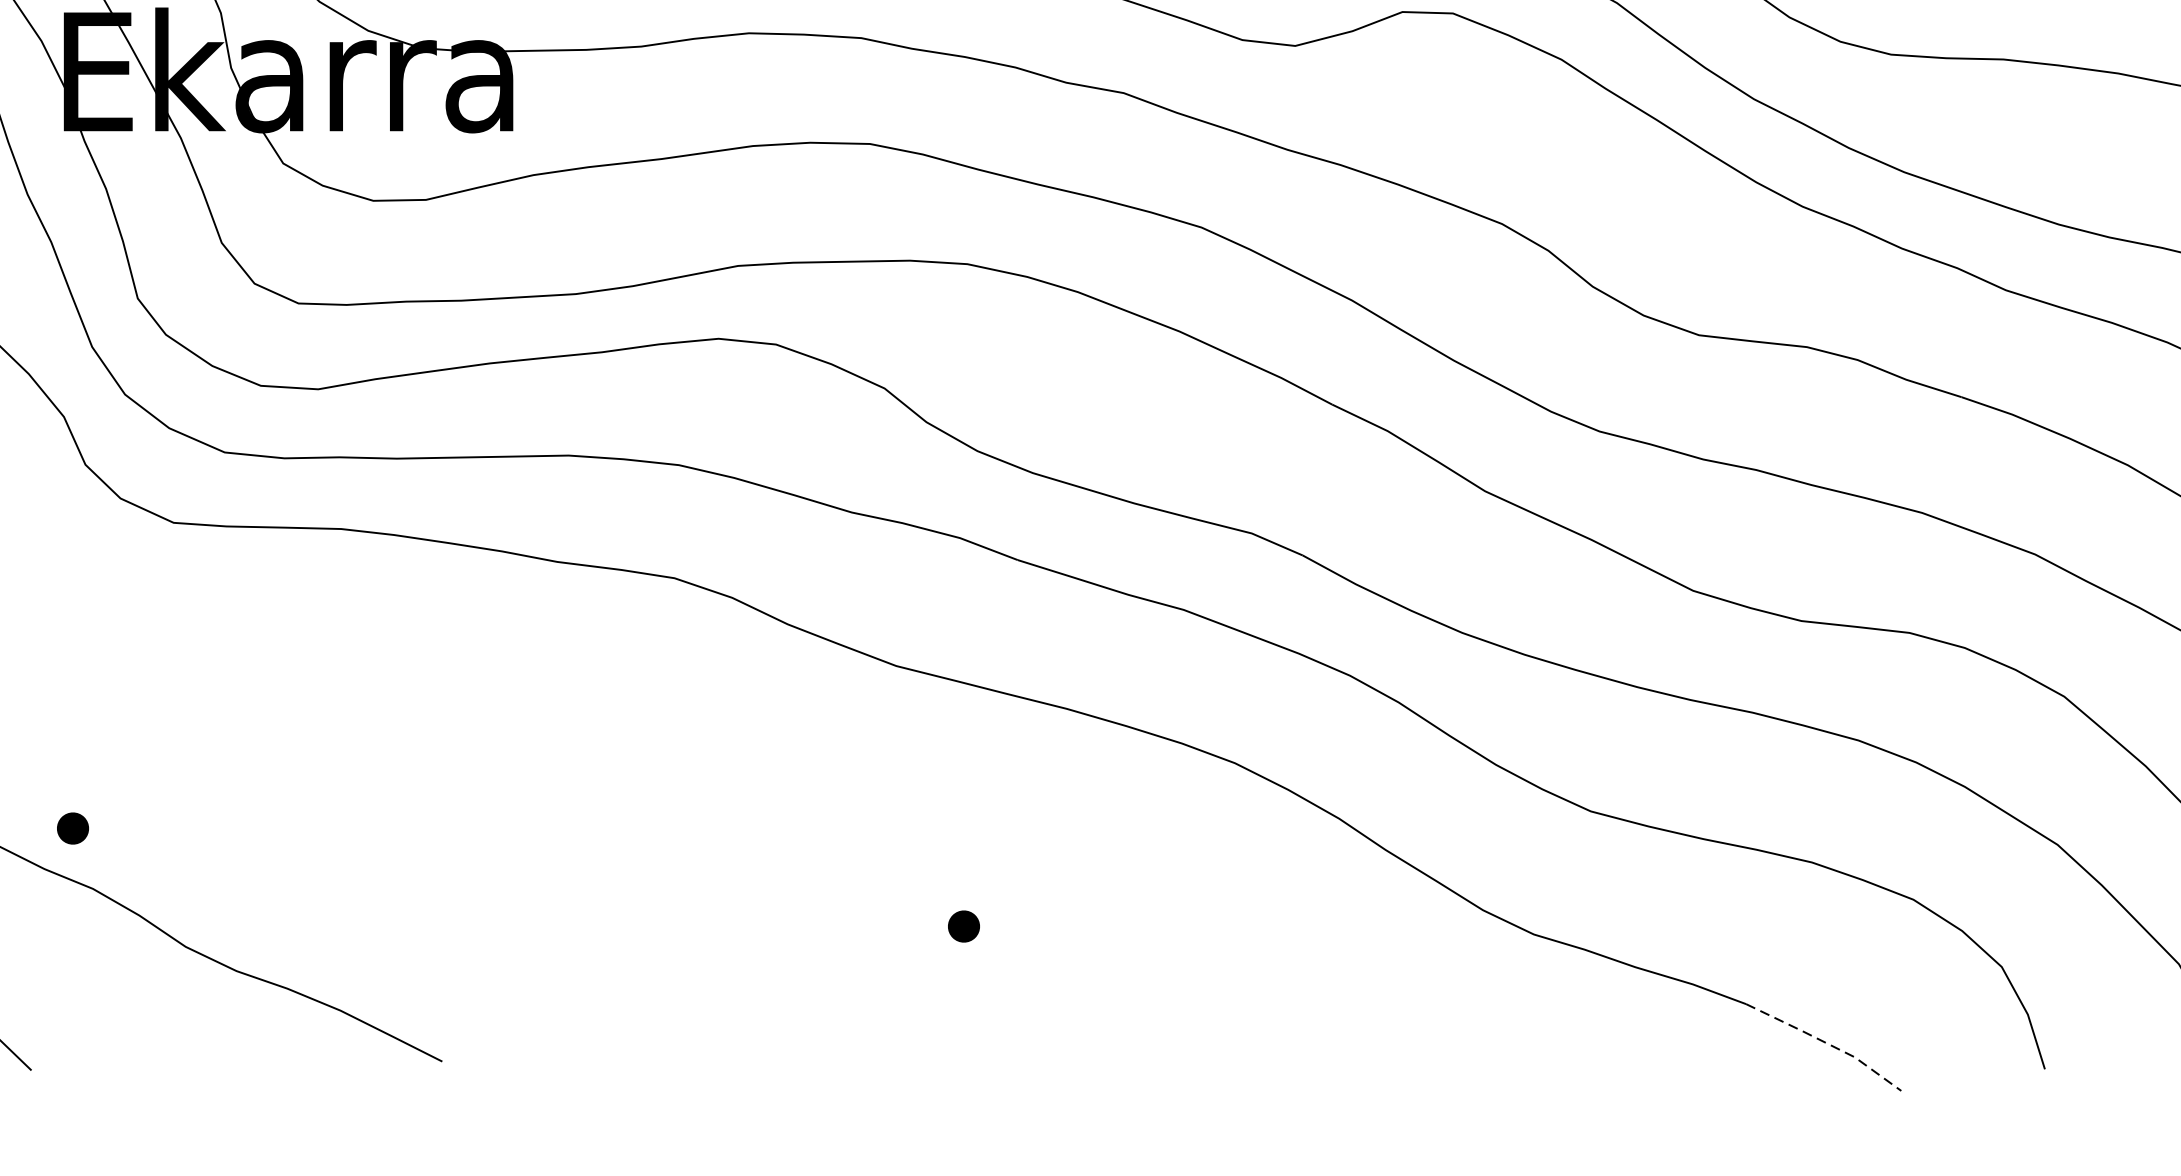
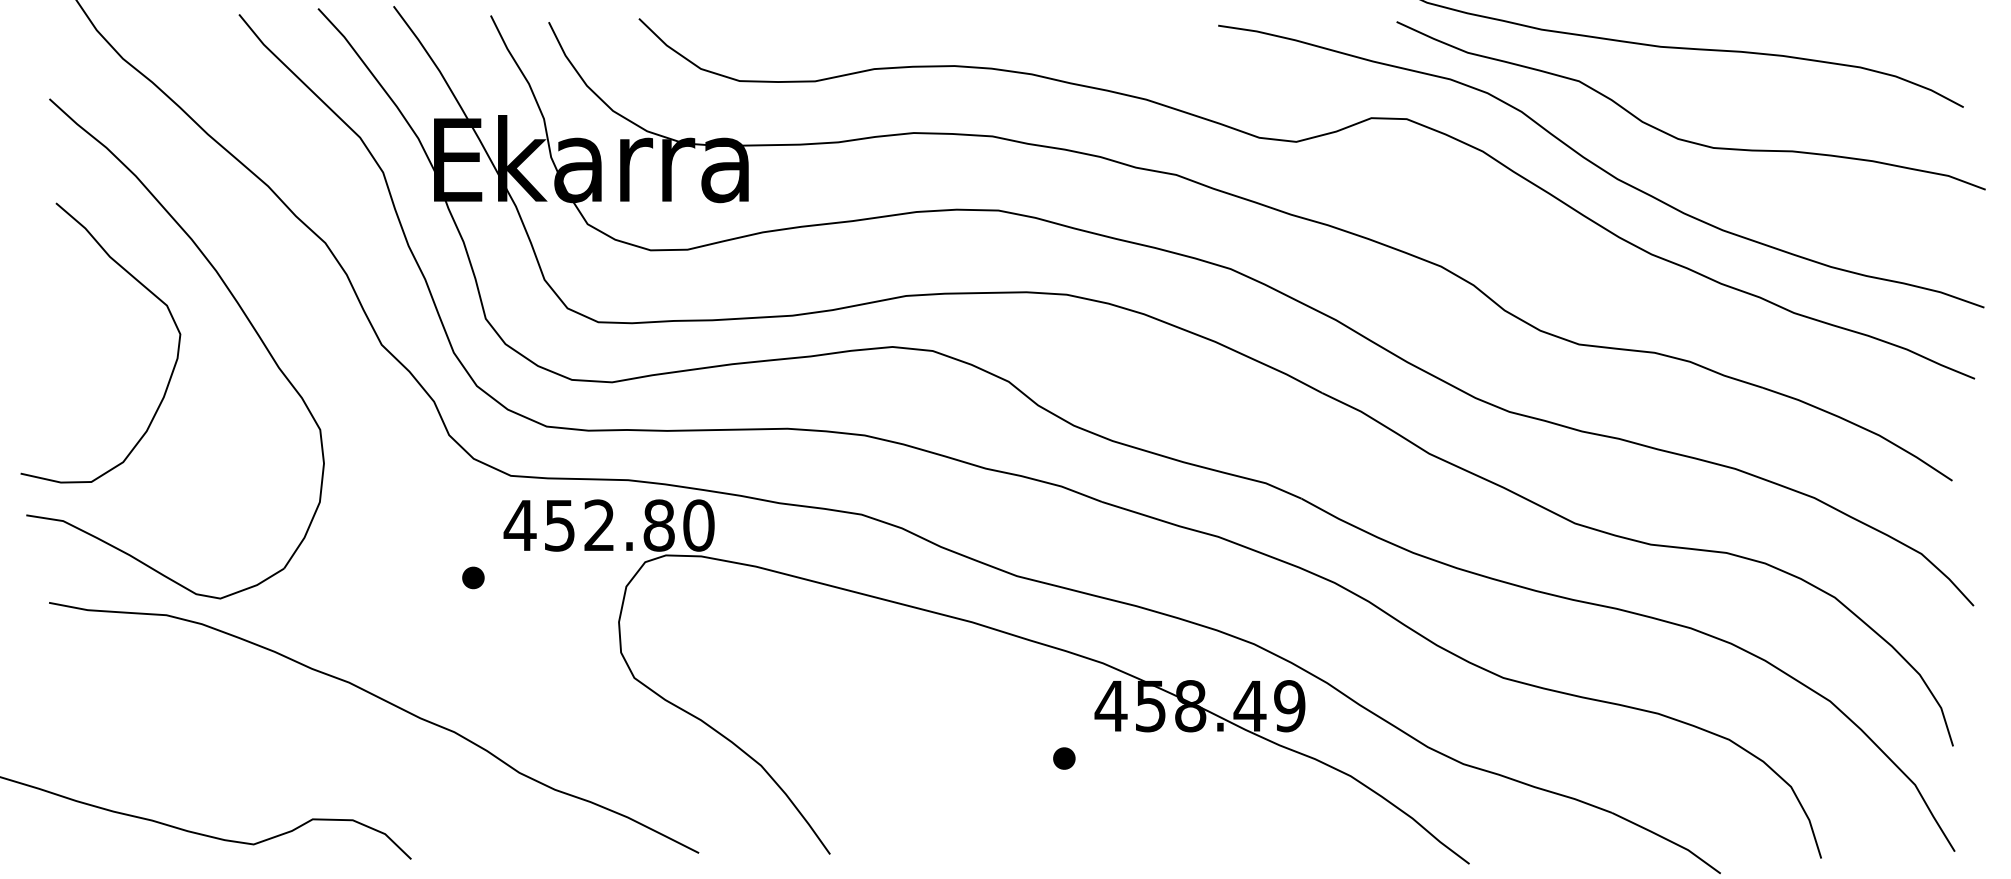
part: (872, 746) -> (1000, 632), added
part: (73, 827) -> (473, 577), moved
line: (1826, 1043) -> (1668, 840), dashed -> solid

